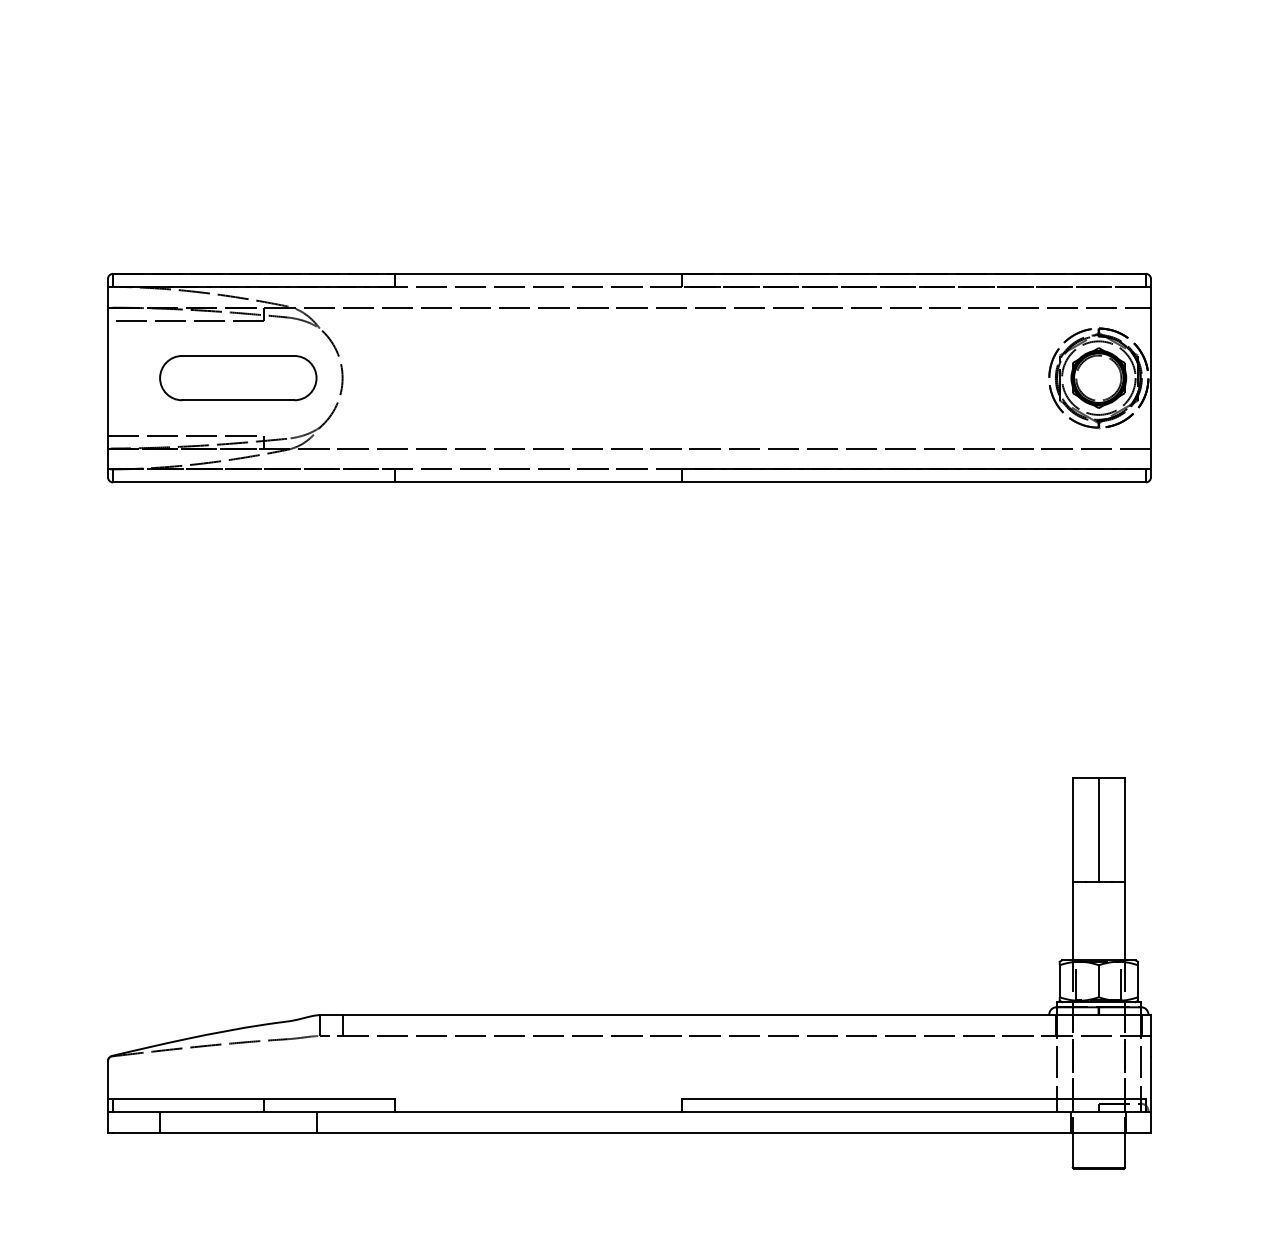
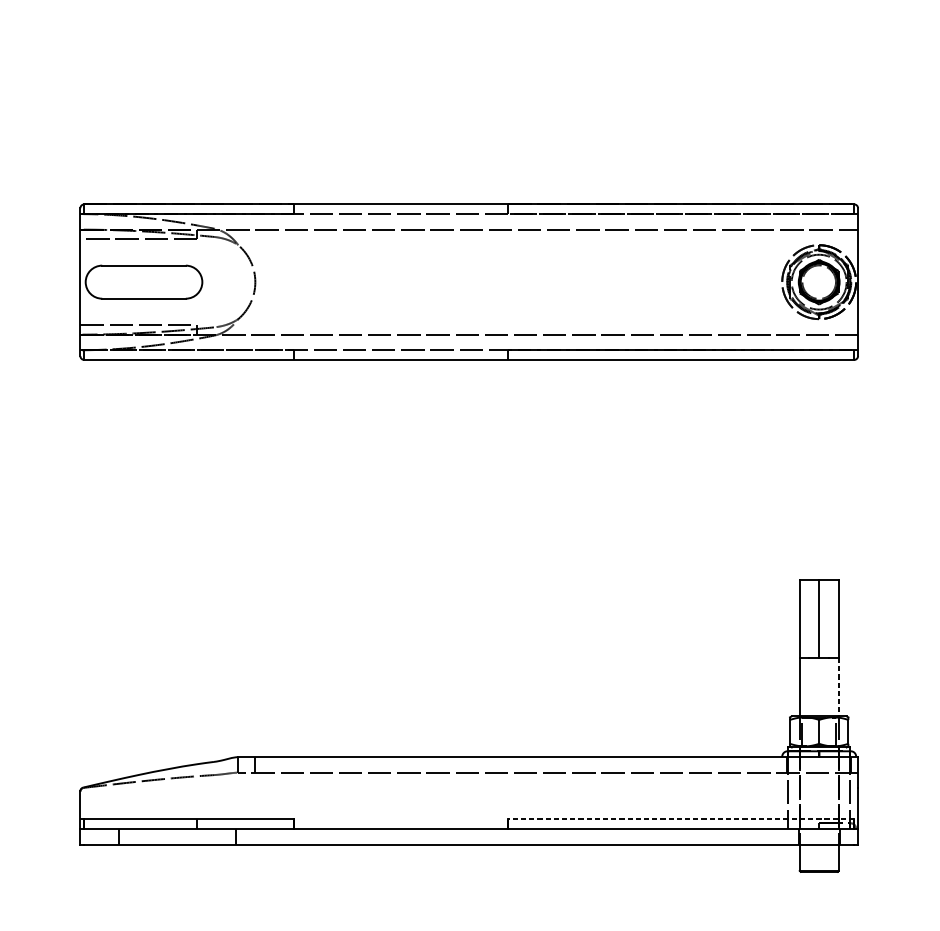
part: (238, 378) -> (144, 282), moved
line: (1124, 921) -> (838, 687), solid -> dashed
line: (913, 1098) -> (681, 819), solid -> dashed

